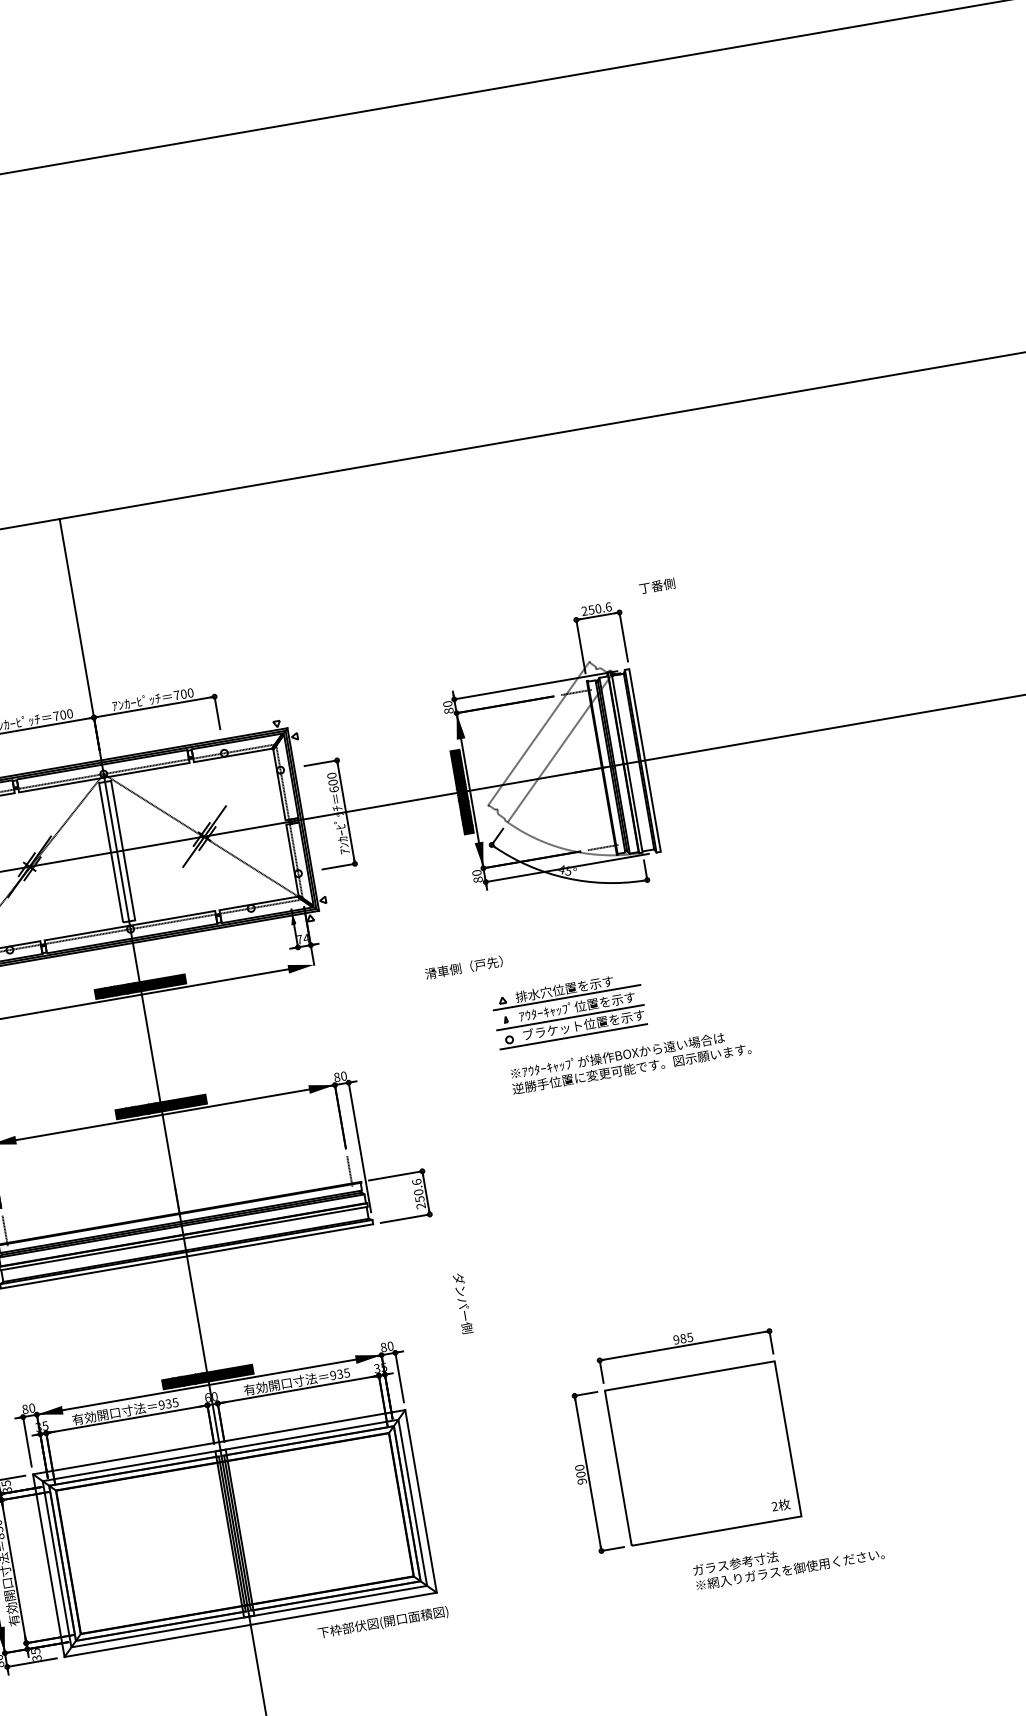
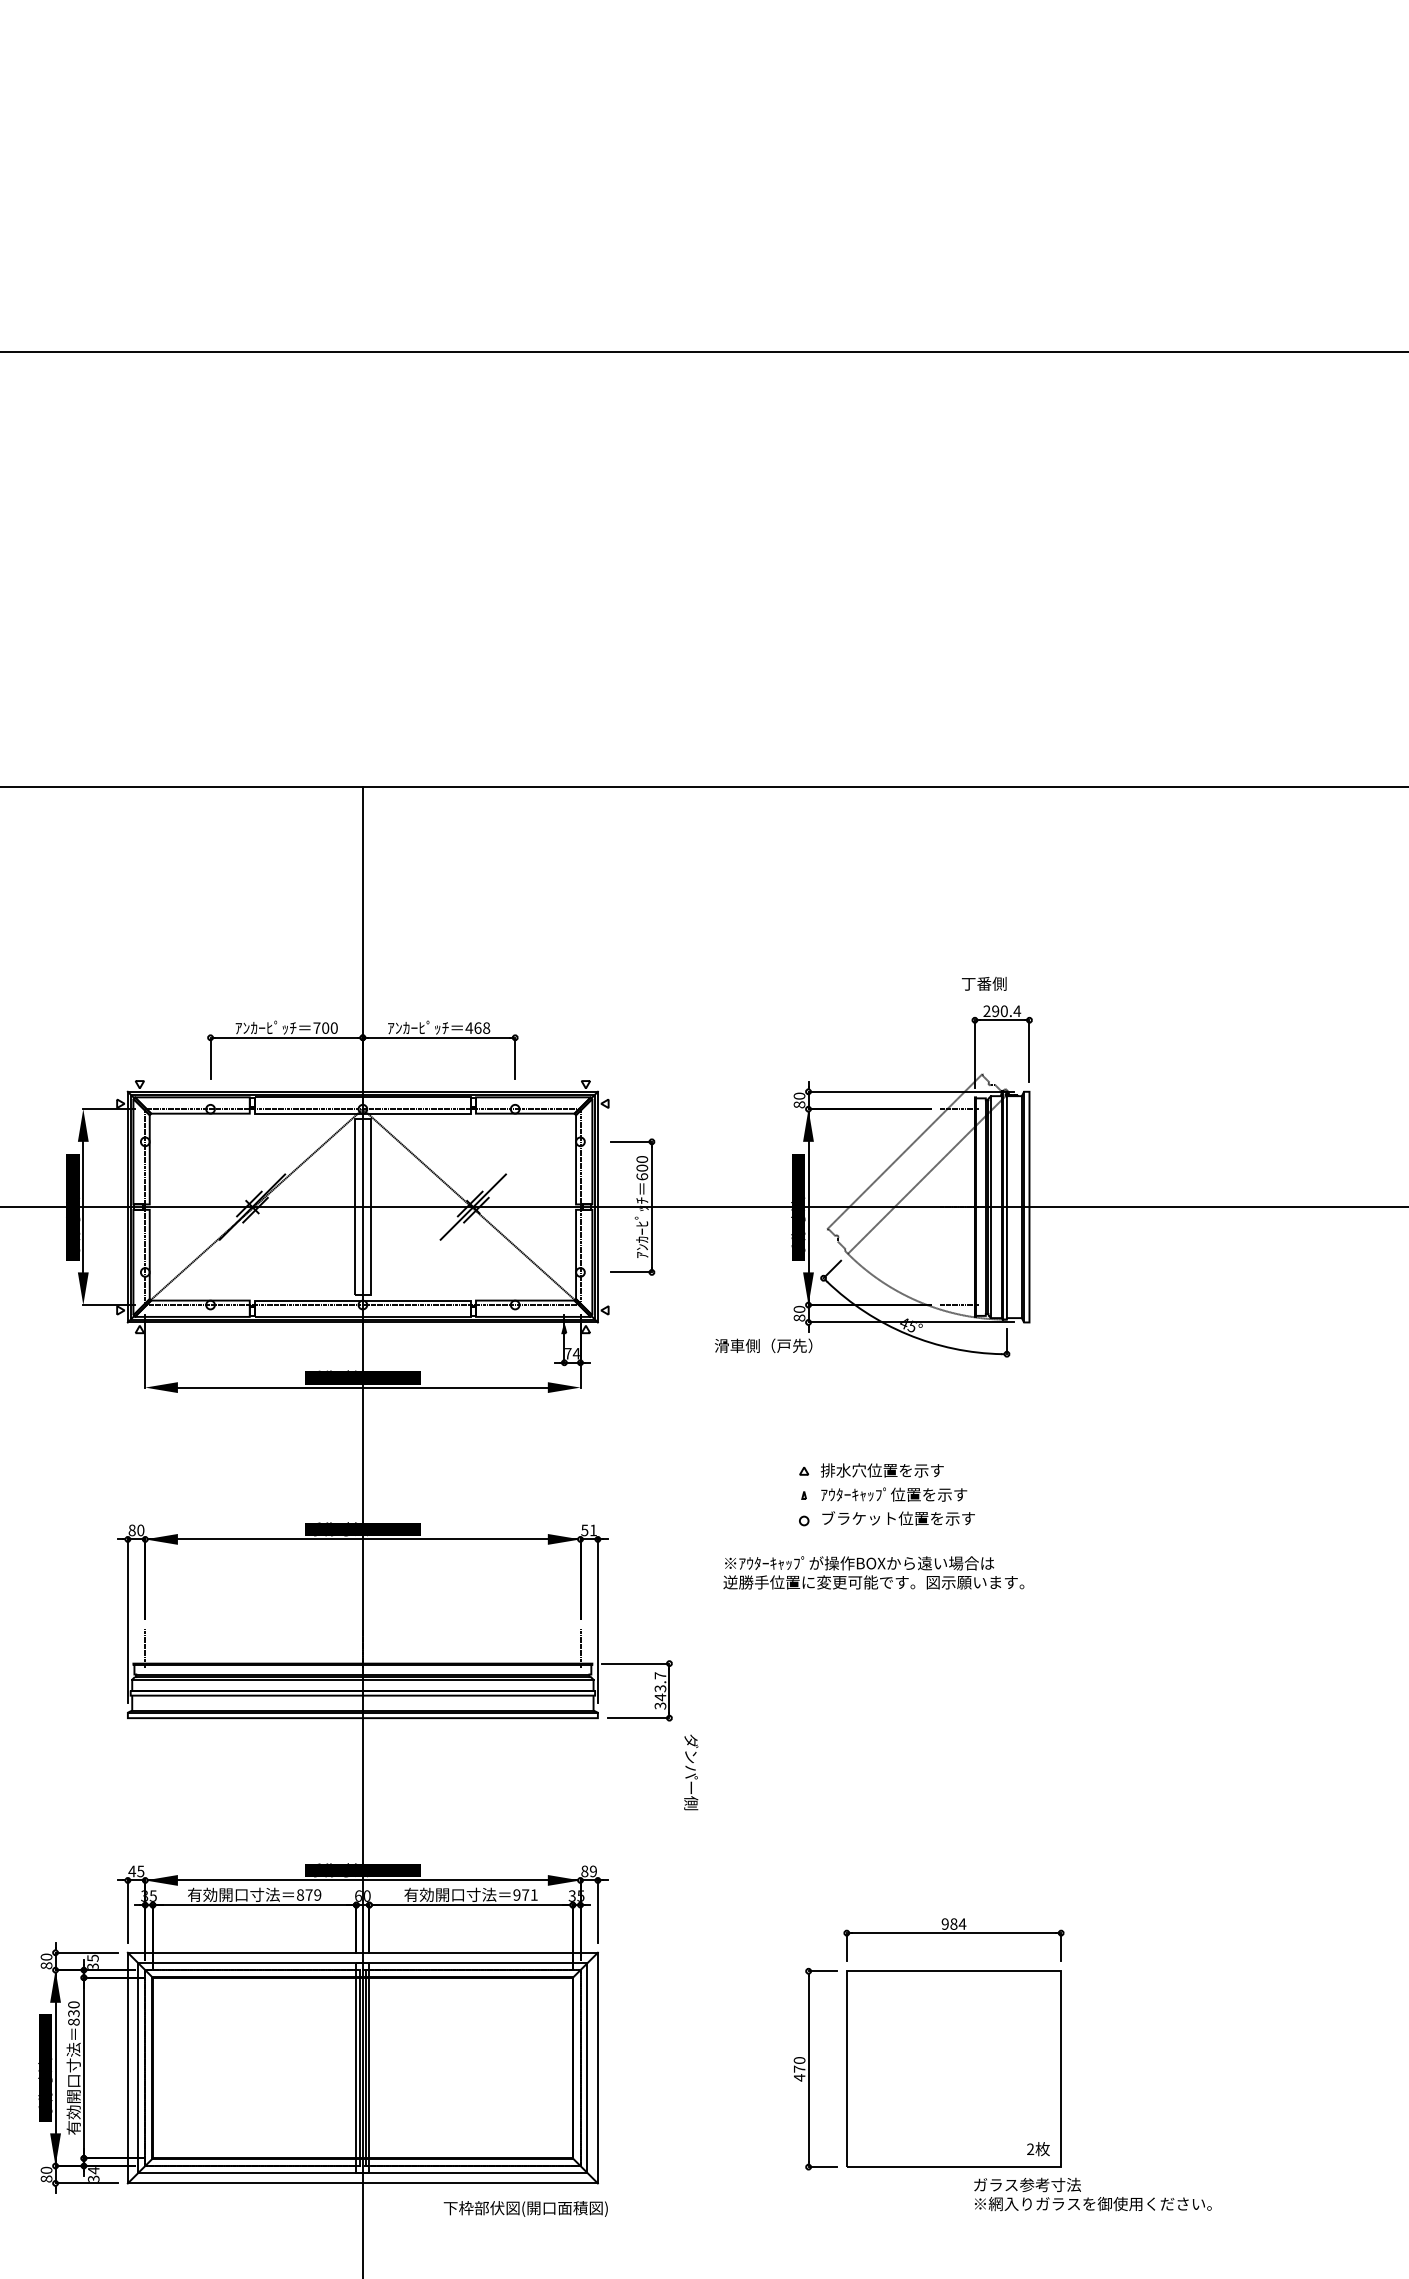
text: (657, 585) -> (984, 983), moved
text: (600, 608) -> (1006, 1011), 250.6 -> 290.4
text: (183, 693) -> (477, 1027), 700 -> 468
text: (463, 967) -> (763, 1345), moved
line: (566, 997) -> (883, 1481), removed
line: (570, 1017) -> (883, 1506), removed
line: (573, 1036) -> (883, 1530), removed
text: (630, 1061) -> (873, 1572), moved
text: (340, 1076) -> (588, 1530), 80 -> 51
text: (418, 1193) -> (660, 1690), 250.6 -> 343.7
text: (463, 1303) -> (691, 1772), moved
text: (690, 1337) -> (962, 1923), 985 -> 984
text: (390, 1346) -> (593, 1871), 80 -> 89
text: (343, 1373) -> (529, 1894), 935 -> 971
text: (168, 1403) -> (309, 1894), 935 -> 879
text: (28, 1408) -> (136, 1871), 80 -> 45
text: (581, 1478) -> (799, 2073), 900 -> 470
text: (788, 1562) -> (1092, 2194), moved
text: (35, 1651) -> (93, 2170), 35 -> 34

